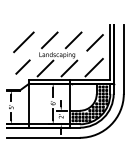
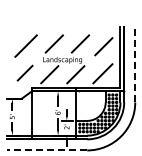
line: (124, 59) -> (135, 64), solid -> dashed
line: (43, 137) -> (47, 150), solid -> dashed

